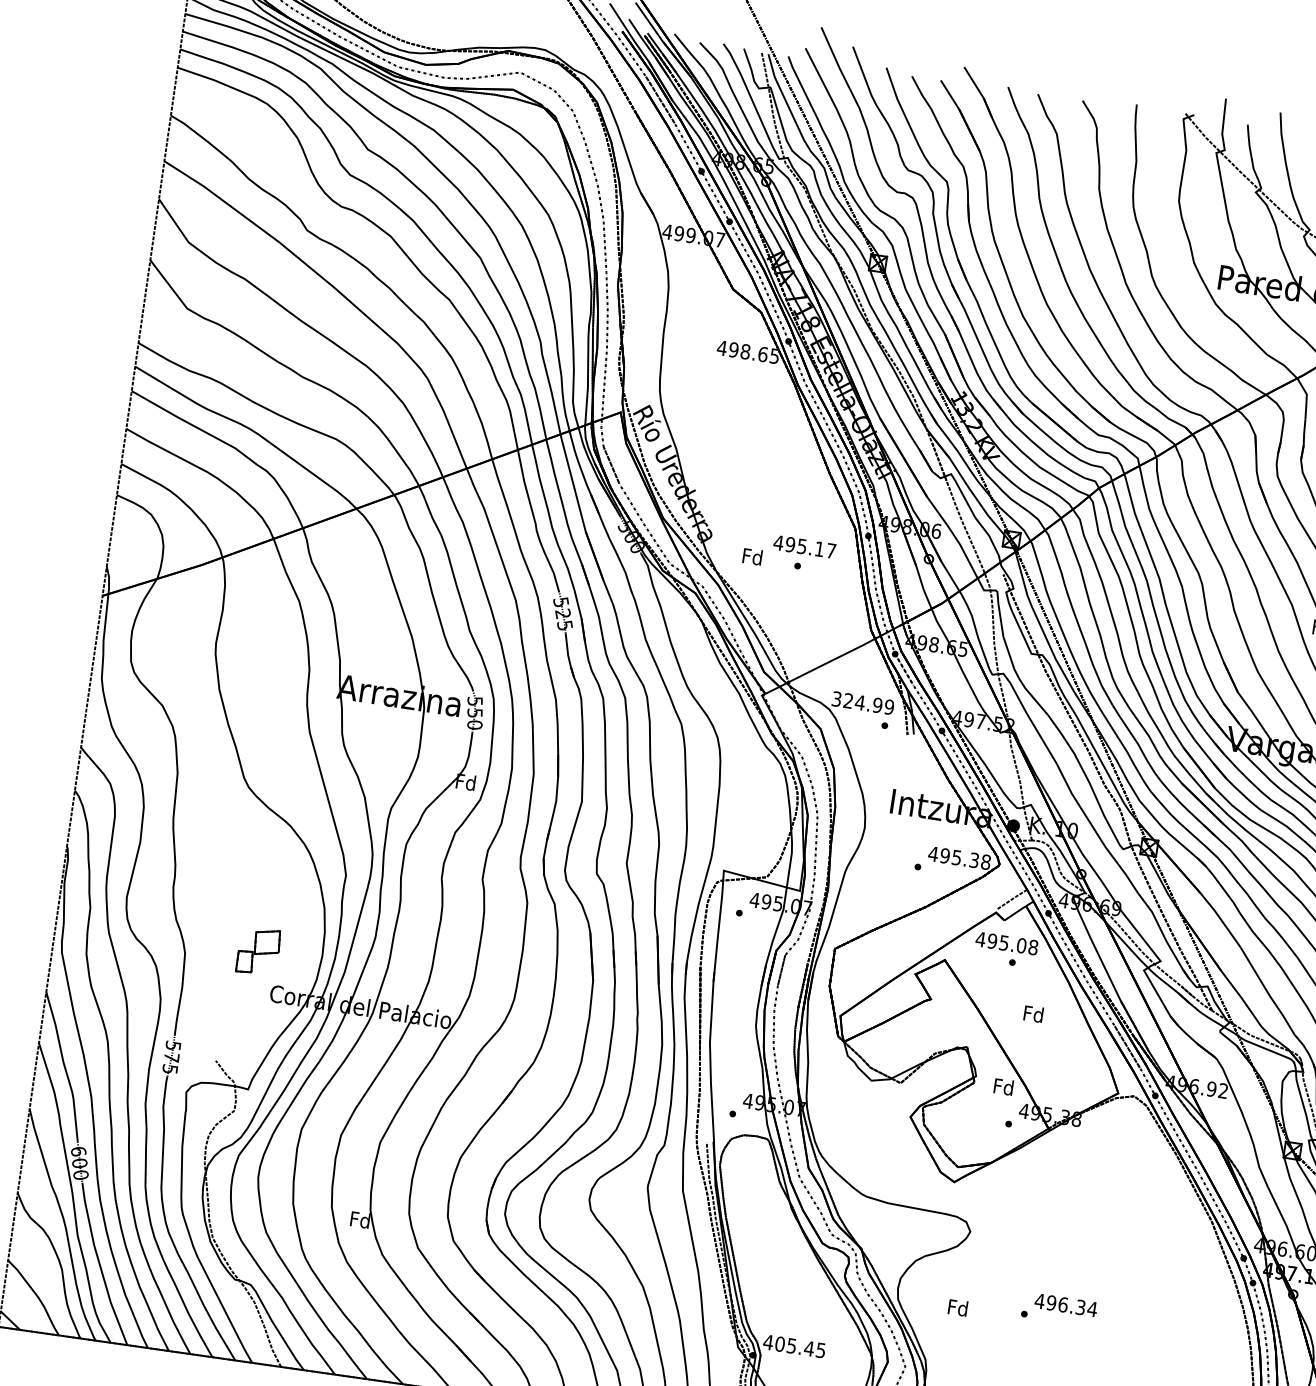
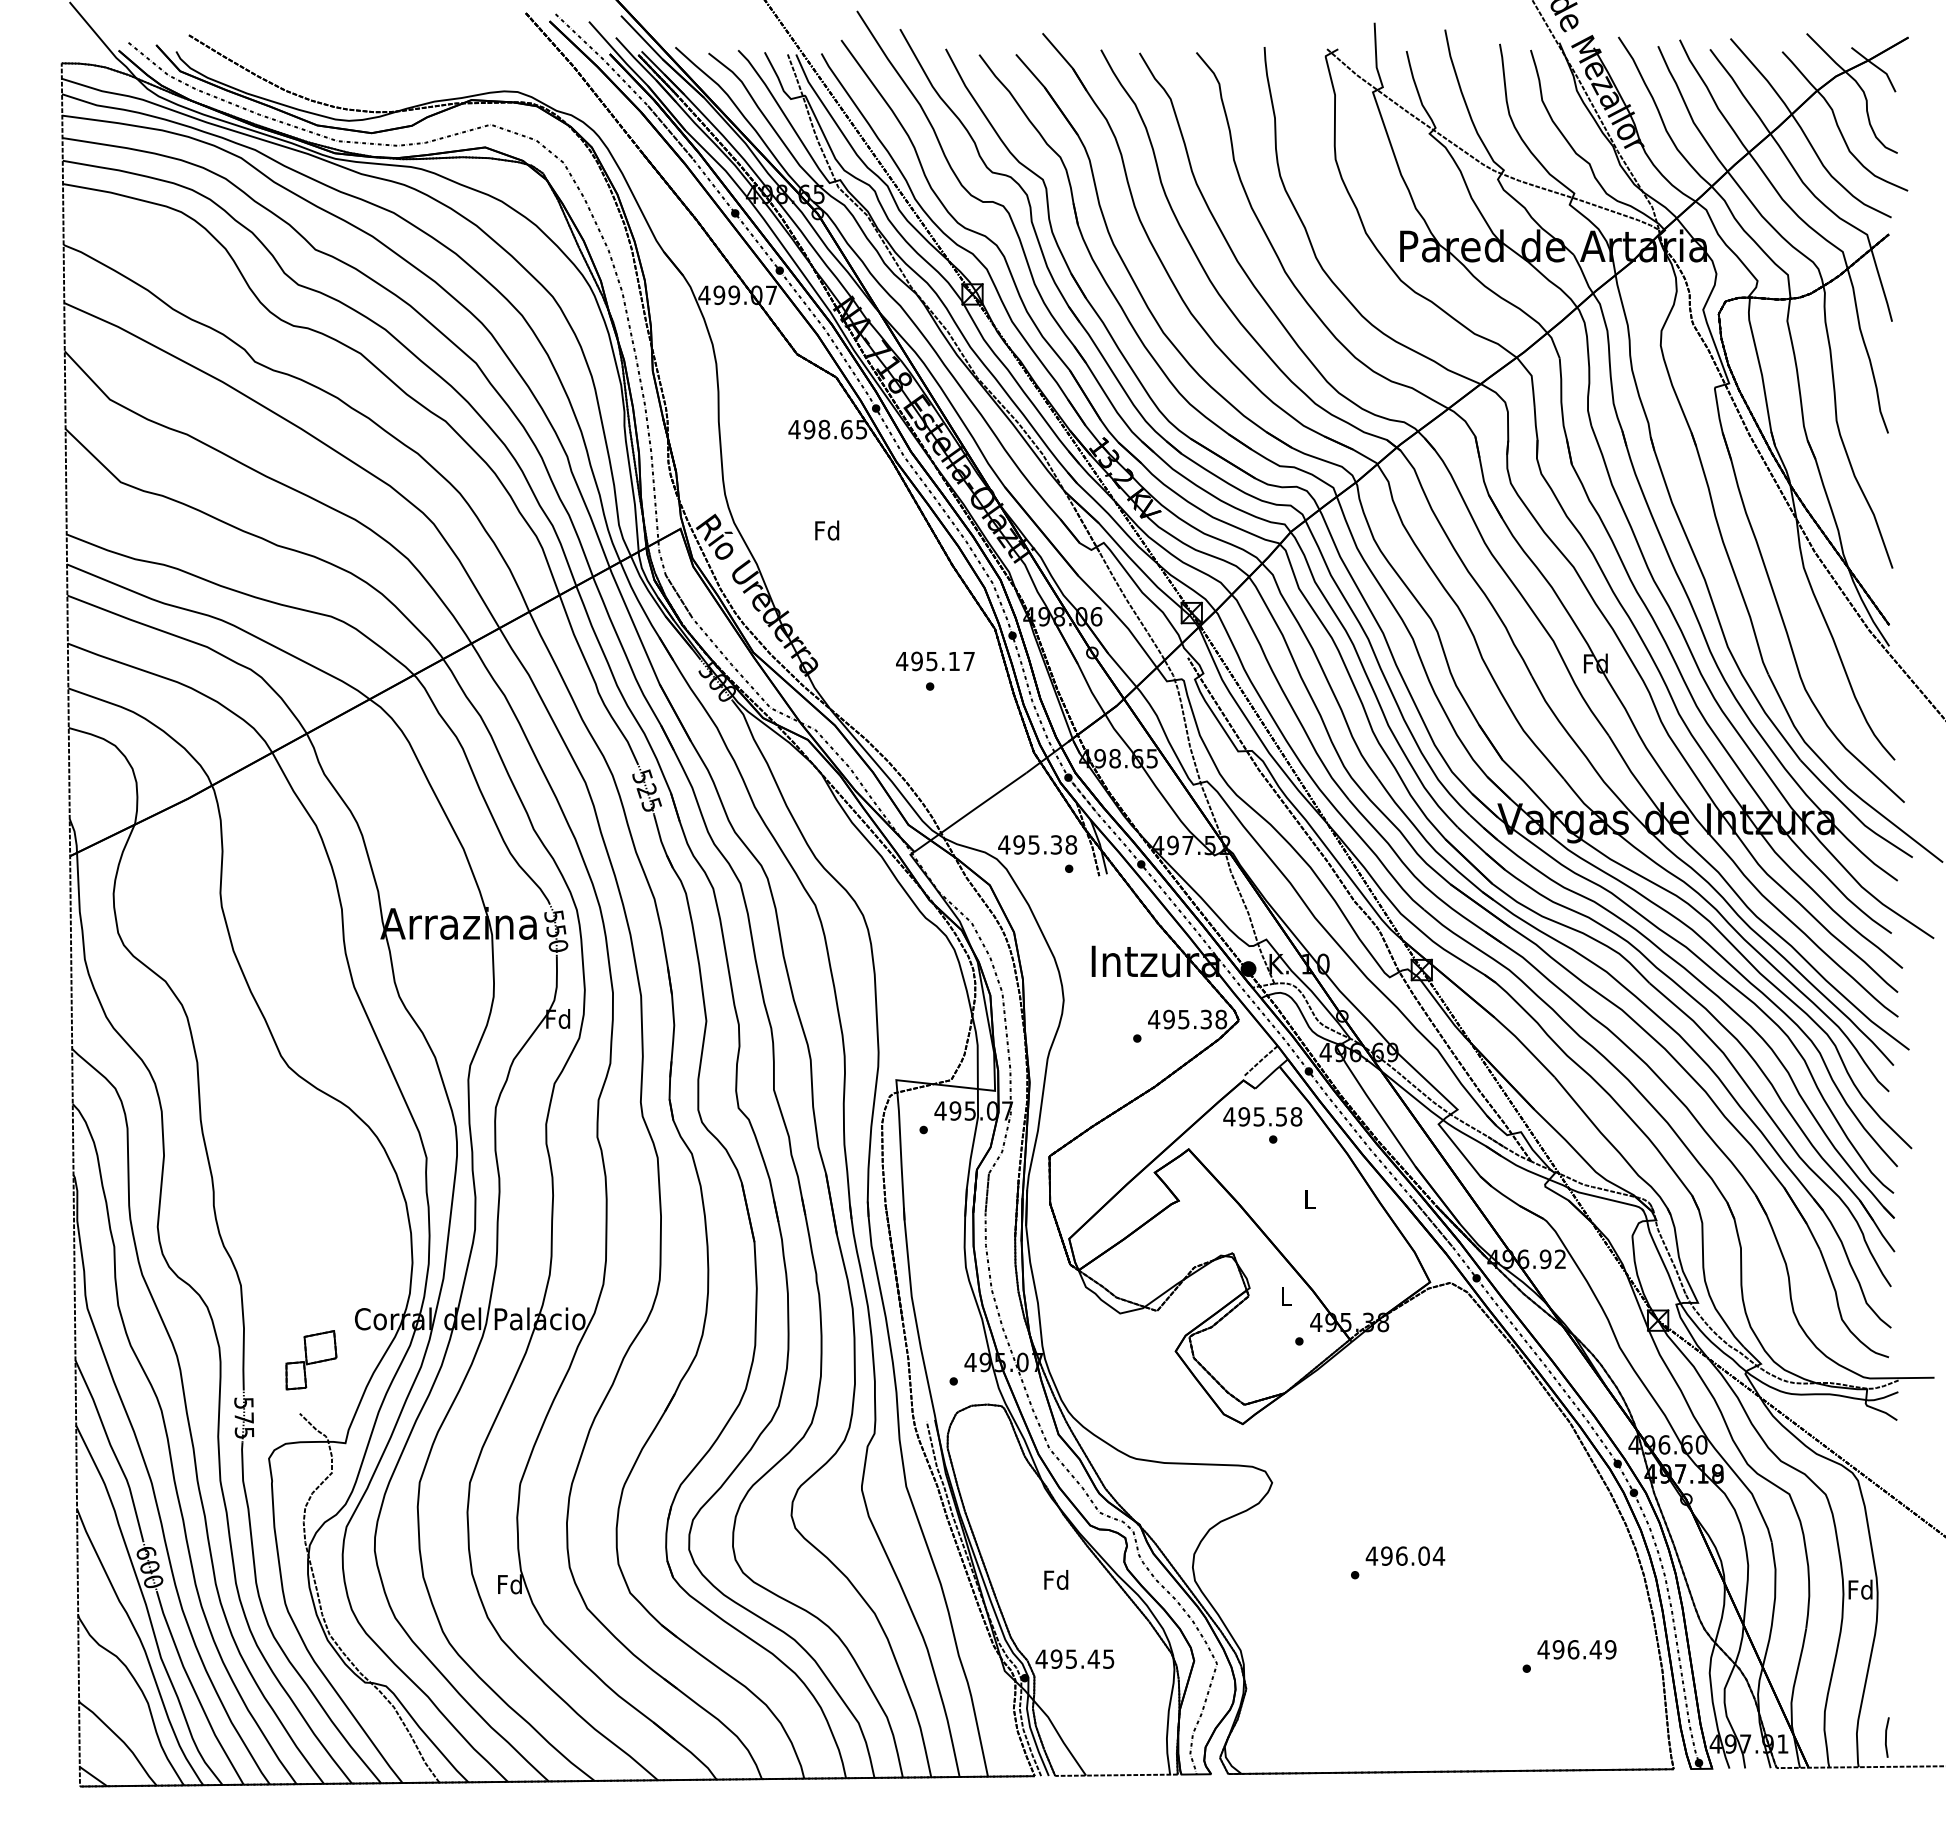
text: (752, 556) -> (827, 530), moved
text: (862, 702) -> (1037, 844), 324.99 -> 495.38
text: (1021, 945) -> (1281, 1116), 495.08 -> 495.58
part: (258, 951) -> (311, 1360), moved
text: (1033, 1013) -> (1309, 1199), Fd -> L
text: (1003, 1087) -> (1285, 1296), Fd -> L
text: (1080, 1306) -> (1423, 1555), 496.34 -> 496.04
text: (958, 1307) -> (1056, 1579), moved
text: (780, 1343) -> (1056, 1658), 405.45 -> 495.45

